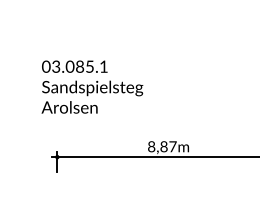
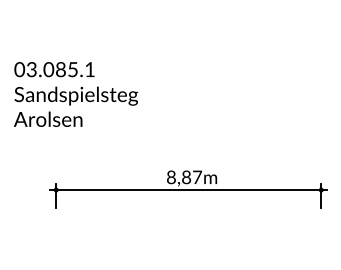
text: (92, 87) -> (76, 94), moved

